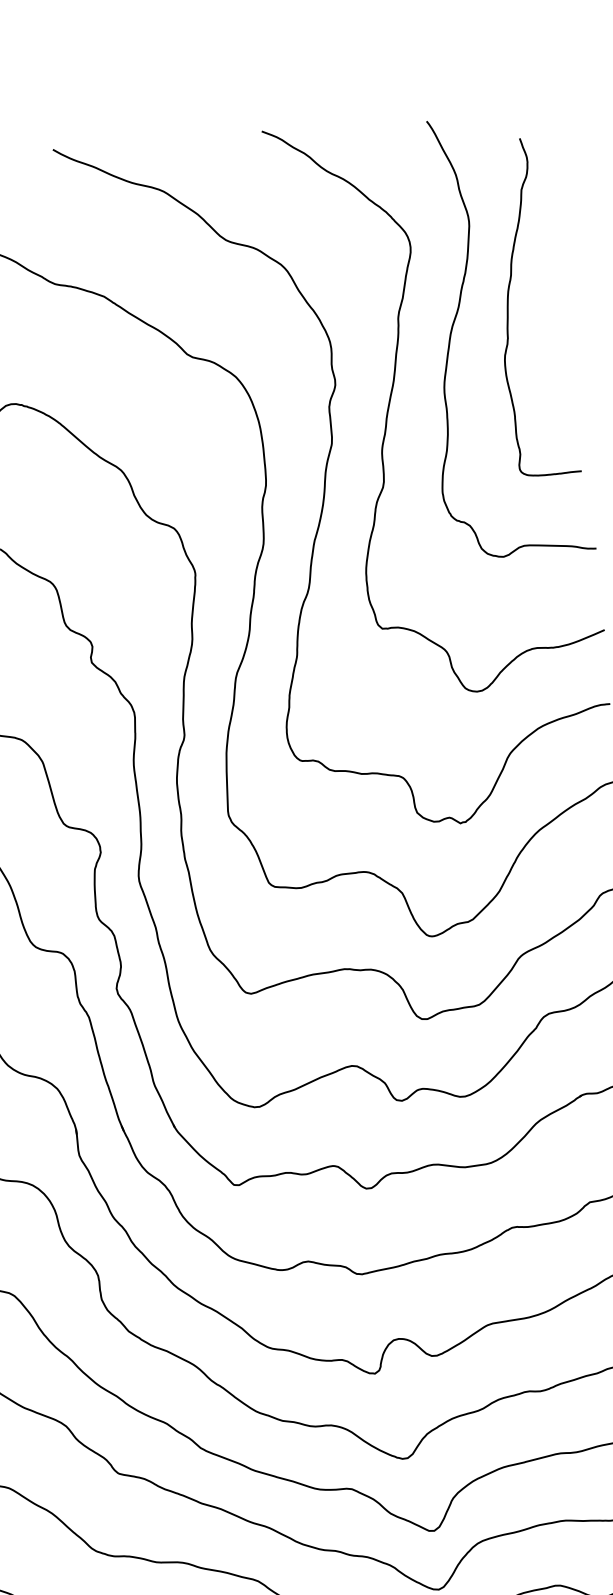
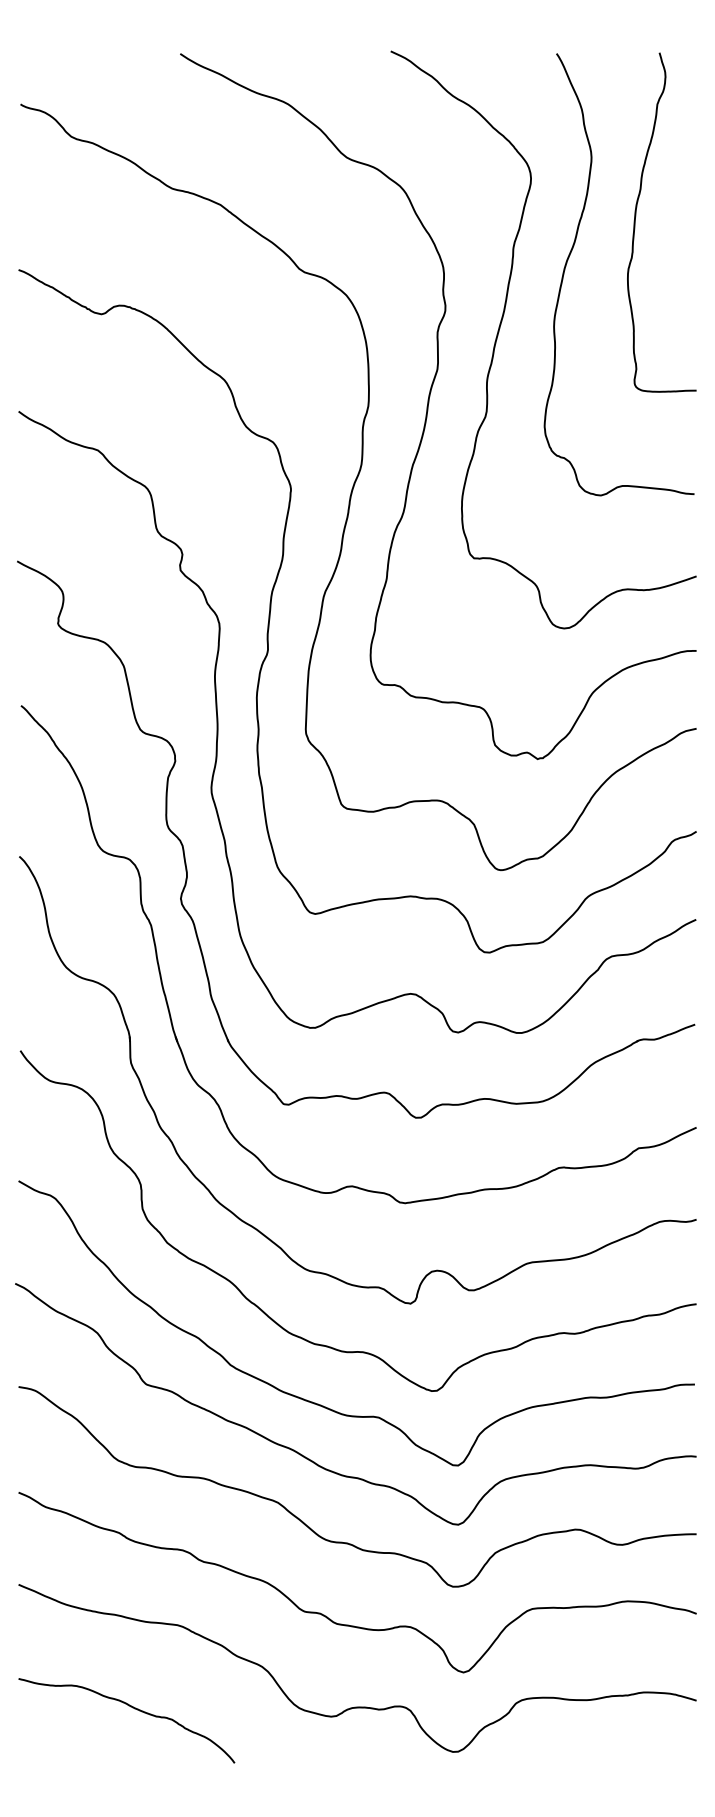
curve: (509, 302) -> (636, 216), moved

